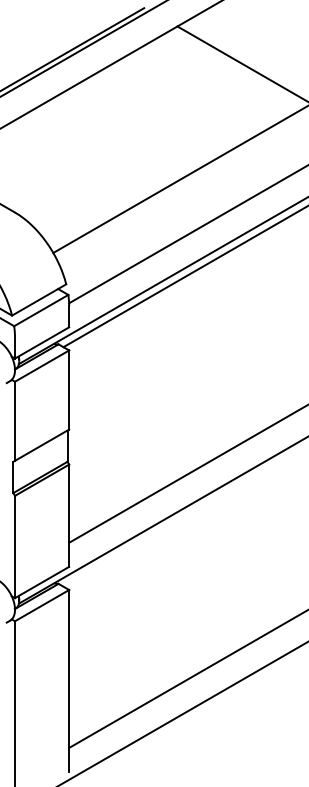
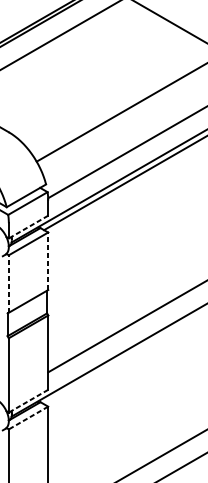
line: (41, 343) -> (28, 227), solid -> dashed
line: (69, 390) -> (48, 261), solid -> dashed
line: (15, 421) -> (9, 284), solid -> dashed
line: (41, 582) -> (28, 401), solid -> dashed
line: (41, 605) -> (28, 417), solid -> dashed

